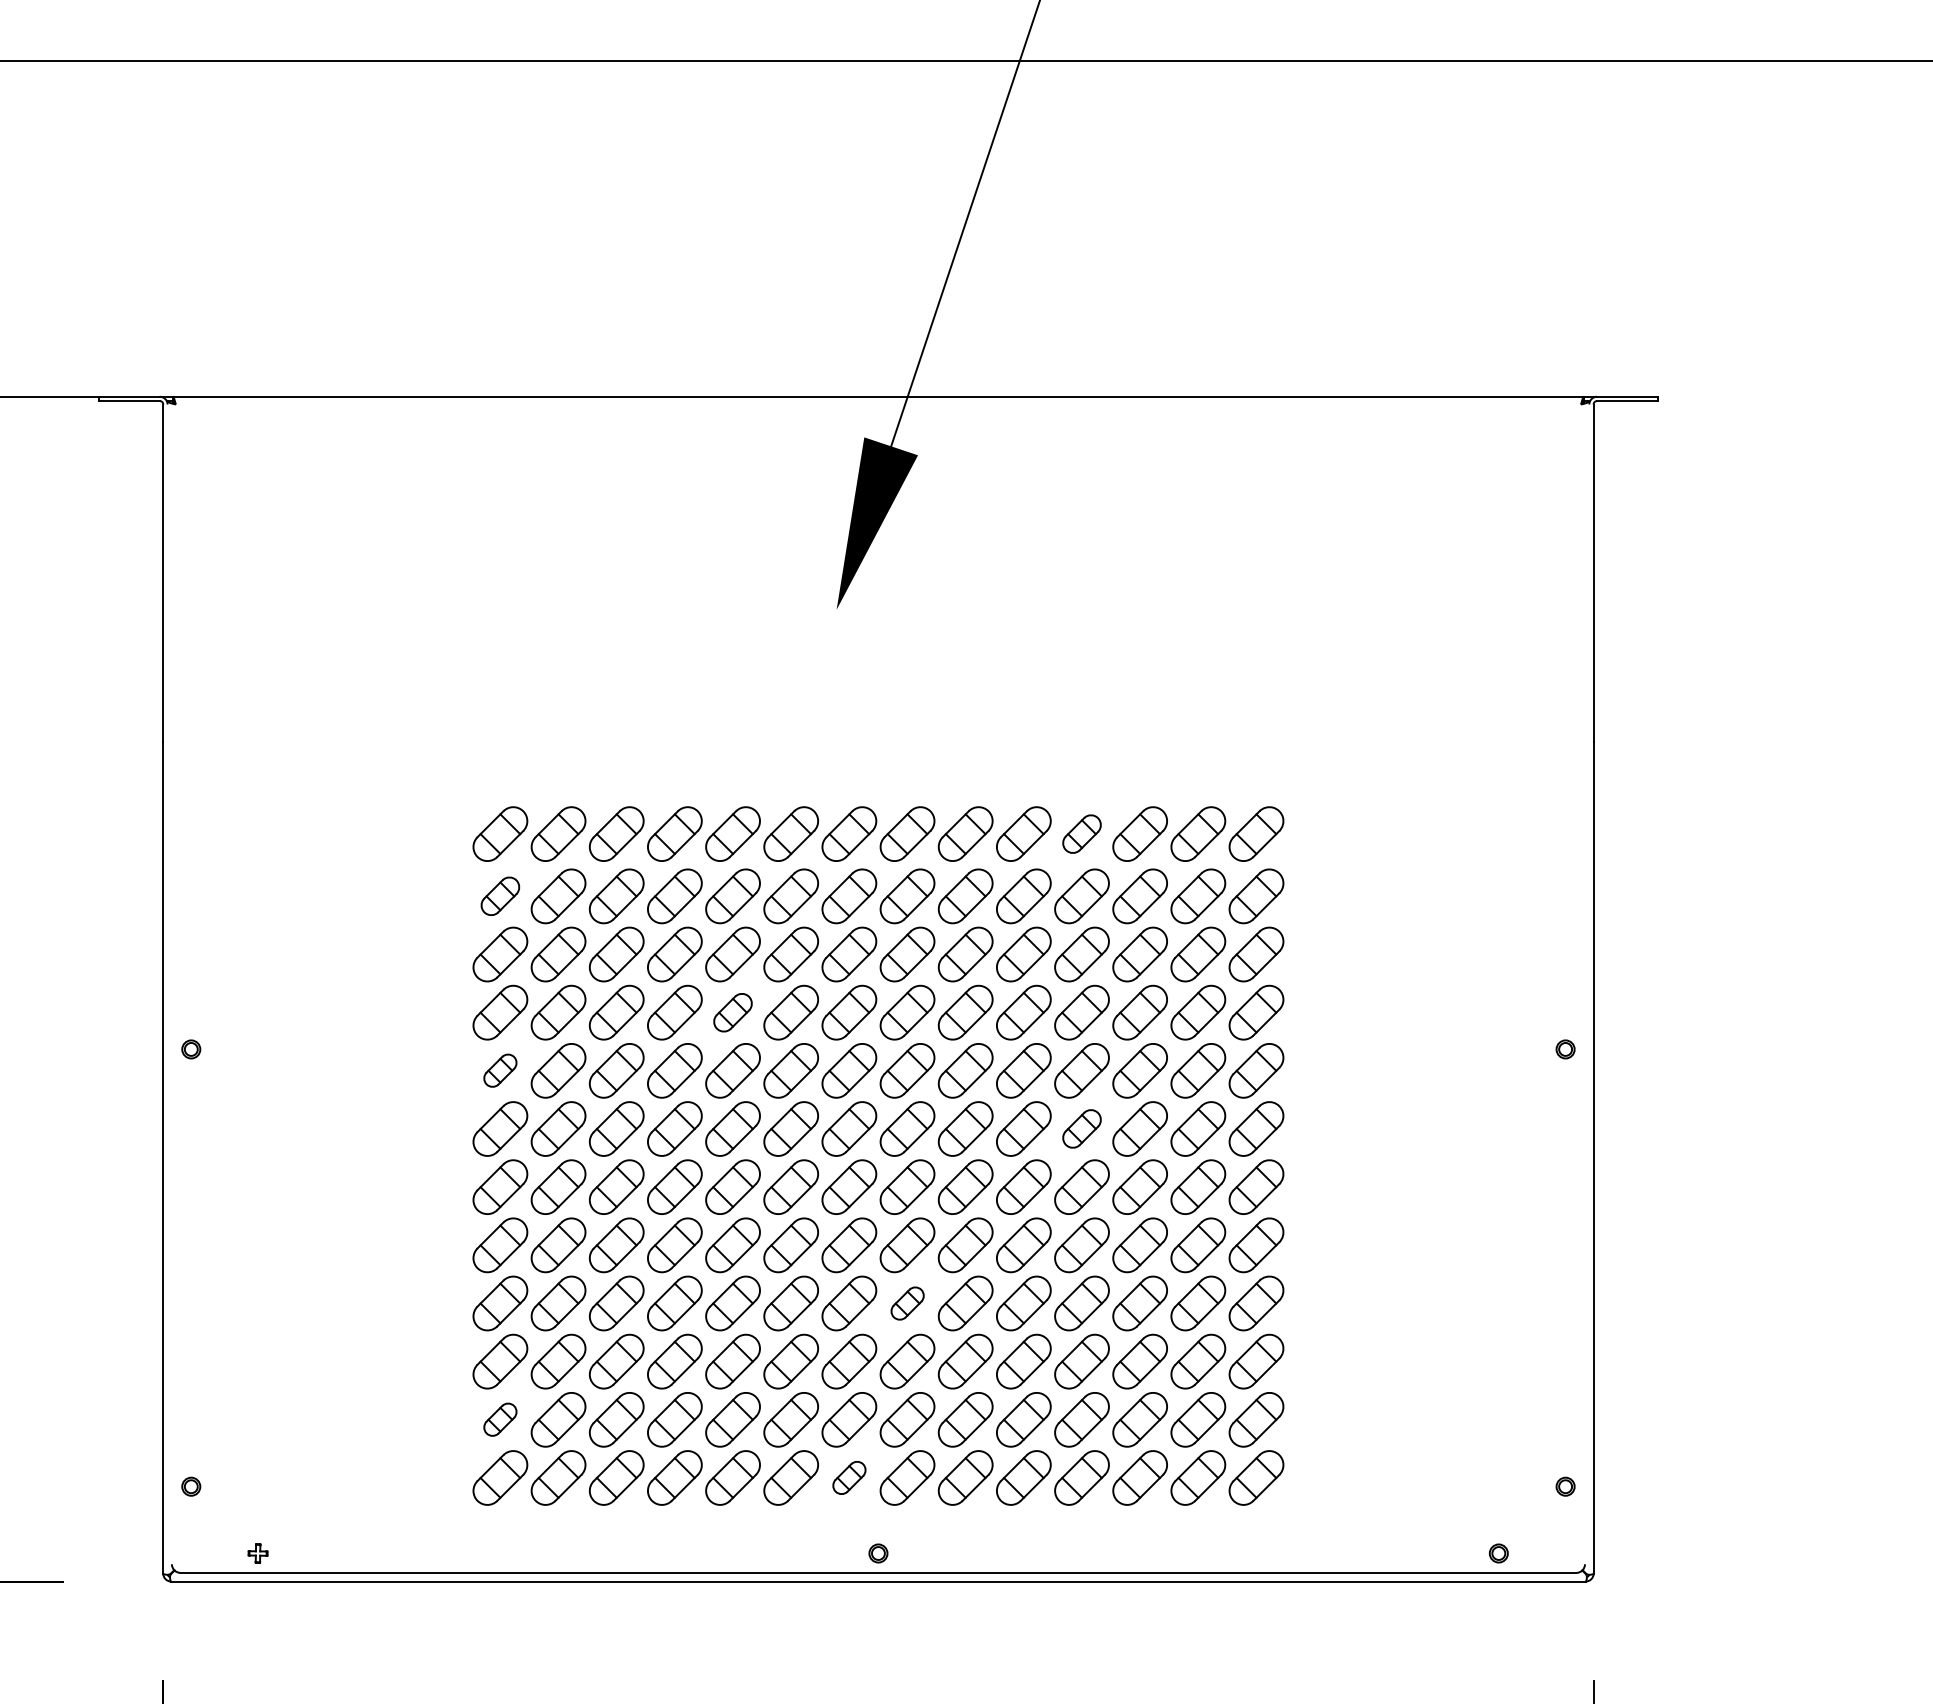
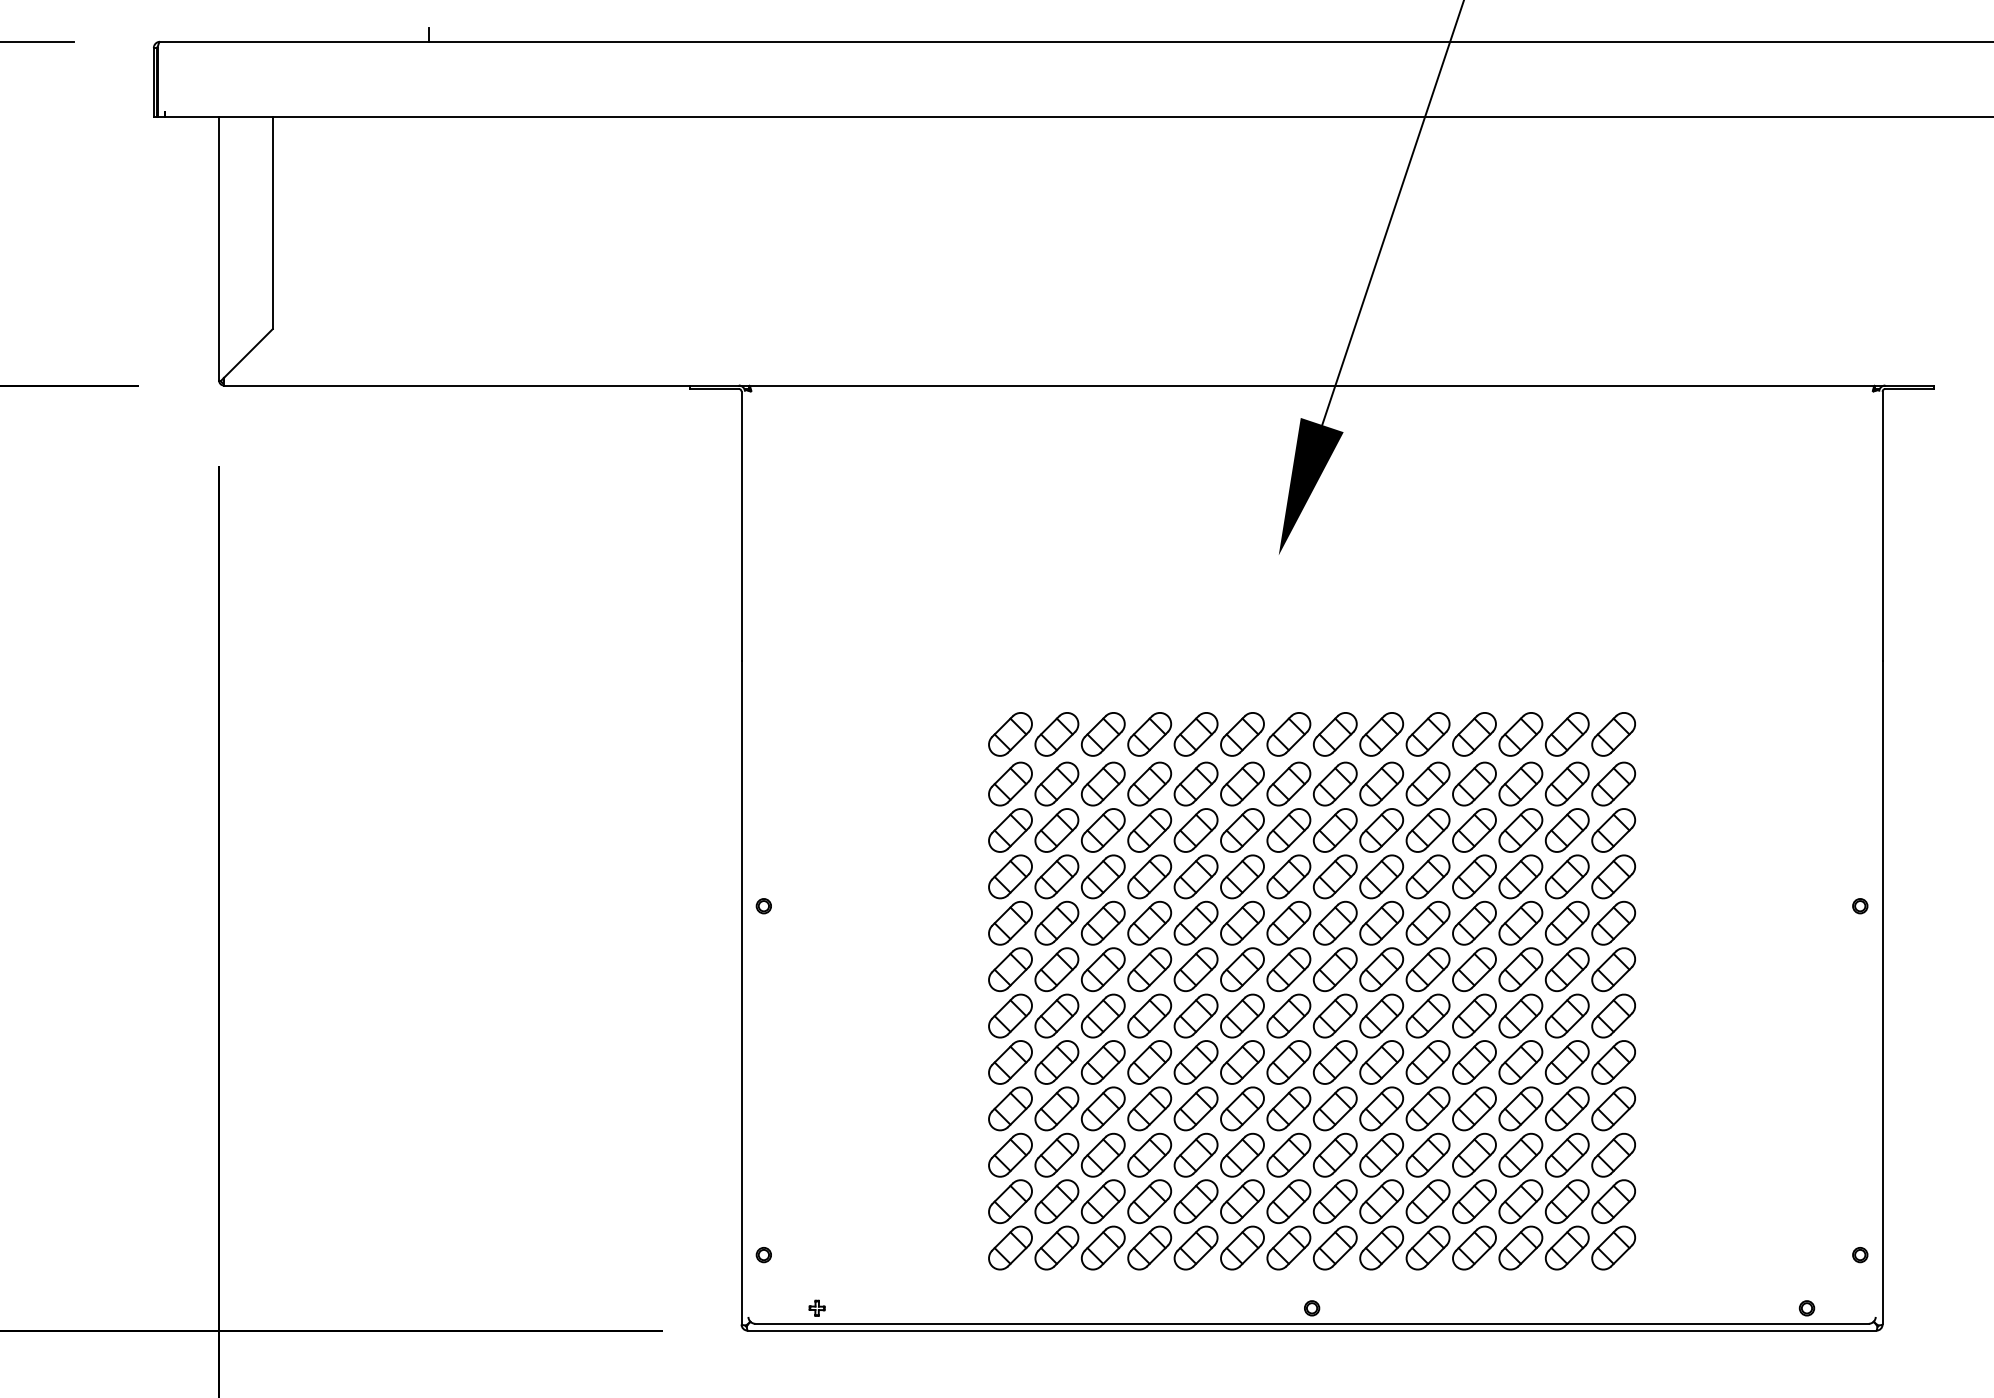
part: (1082, 834) -> (1474, 734), size x1.43
part: (500, 895) -> (1010, 783), size x1.43
part: (732, 1012) -> (1195, 876), size x1.43
part: (500, 1069) -> (1010, 922), size x1.67
part: (1082, 1128) -> (1474, 969), size x1.43
part: (907, 1303) -> (1335, 1108), size x1.67
part: (500, 1419) -> (1010, 1201), size x1.67
part: (848, 1477) -> (1288, 1247), size x1.67

